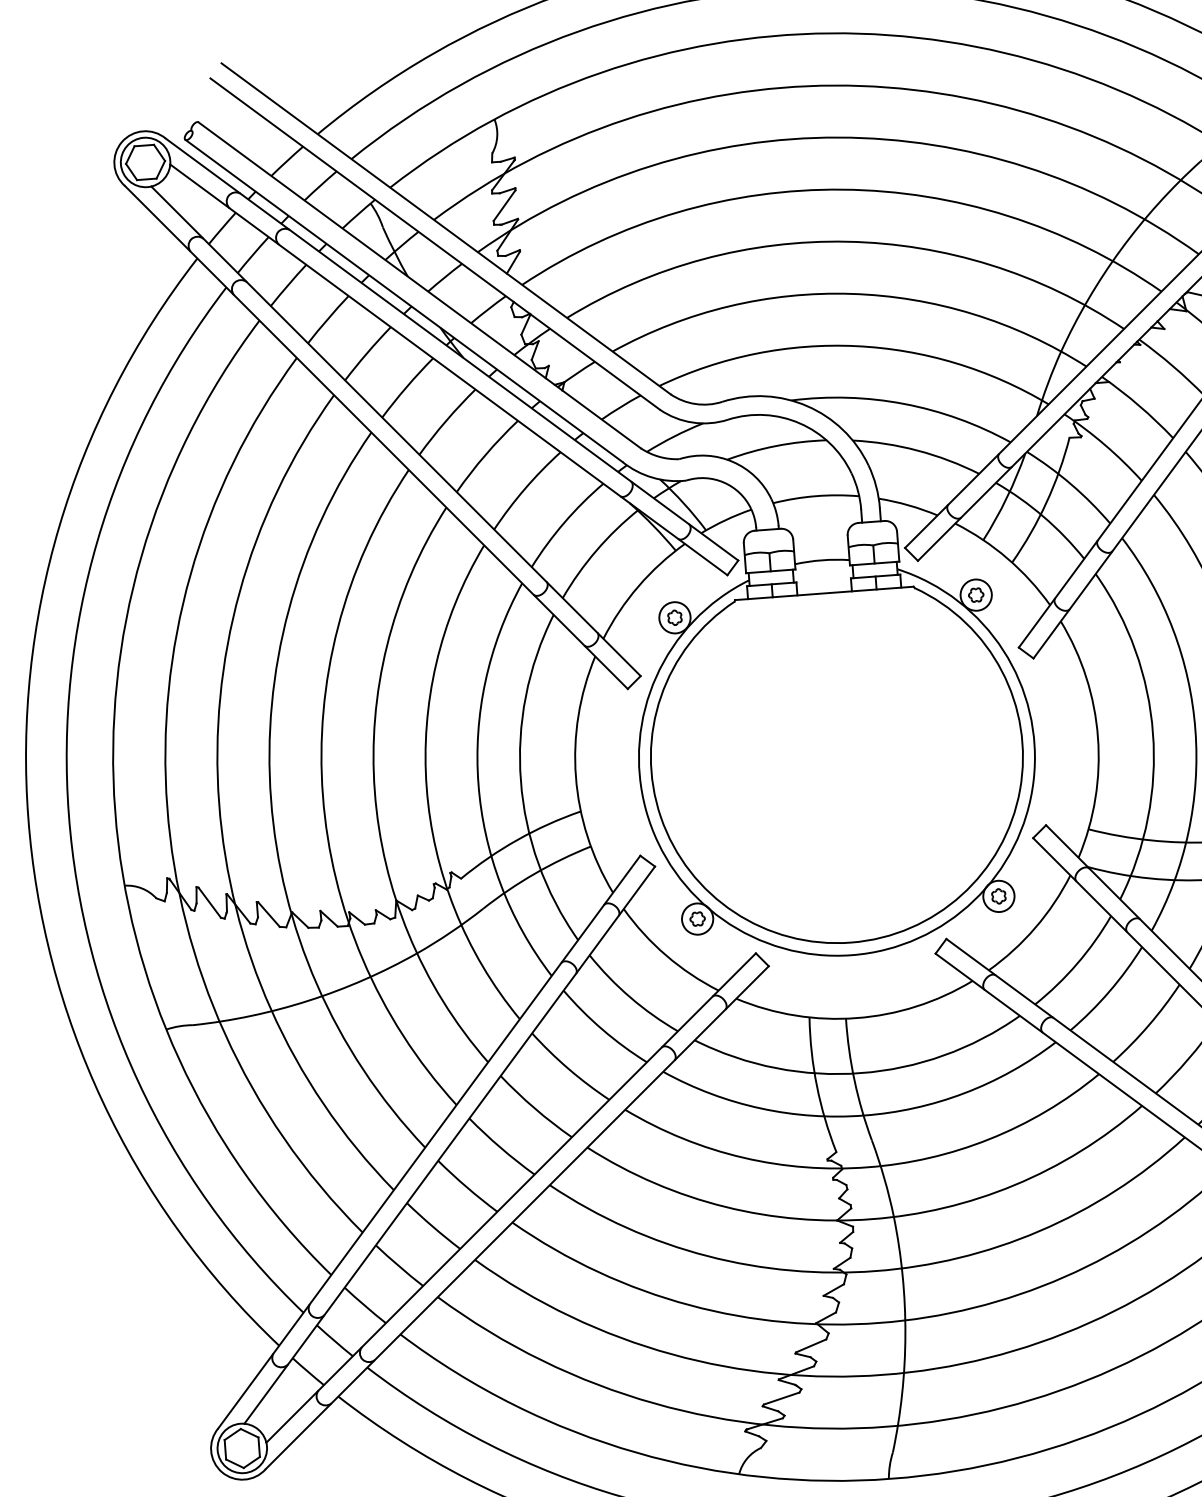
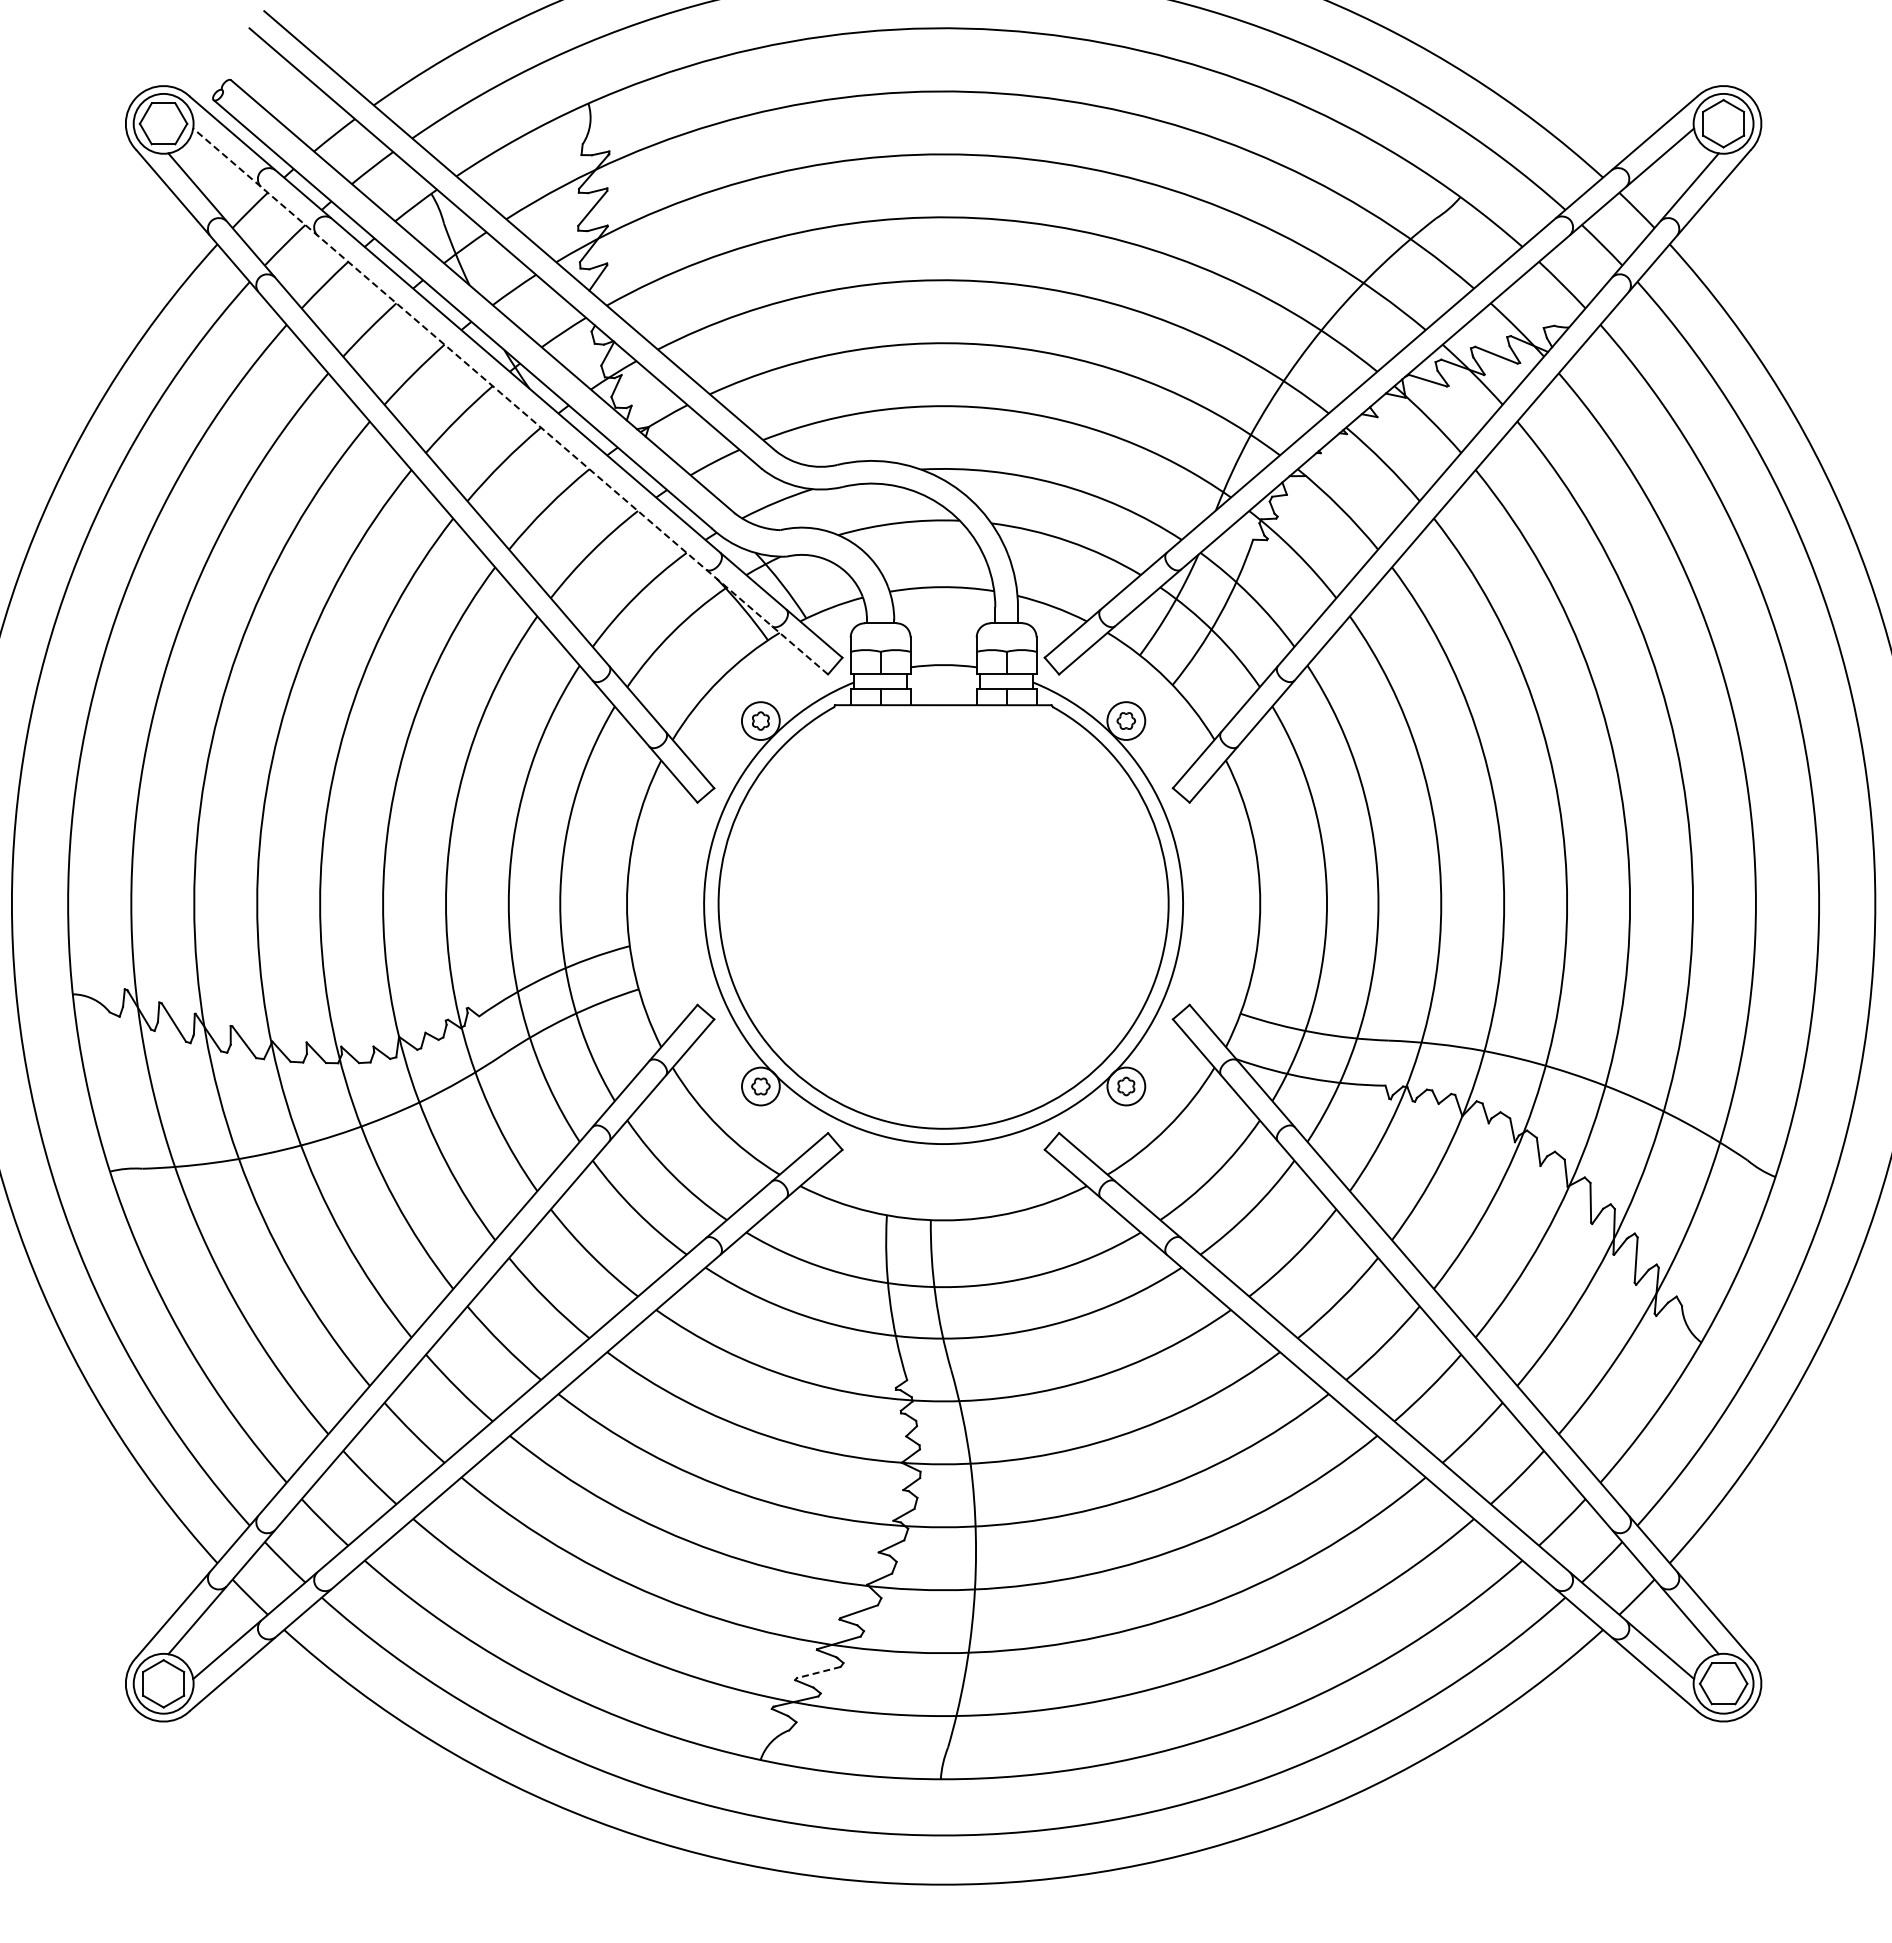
line: (448, 369) -> (510, 401), solid -> dashed
line: (781, 1398) -> (818, 1672), solid -> dashed

